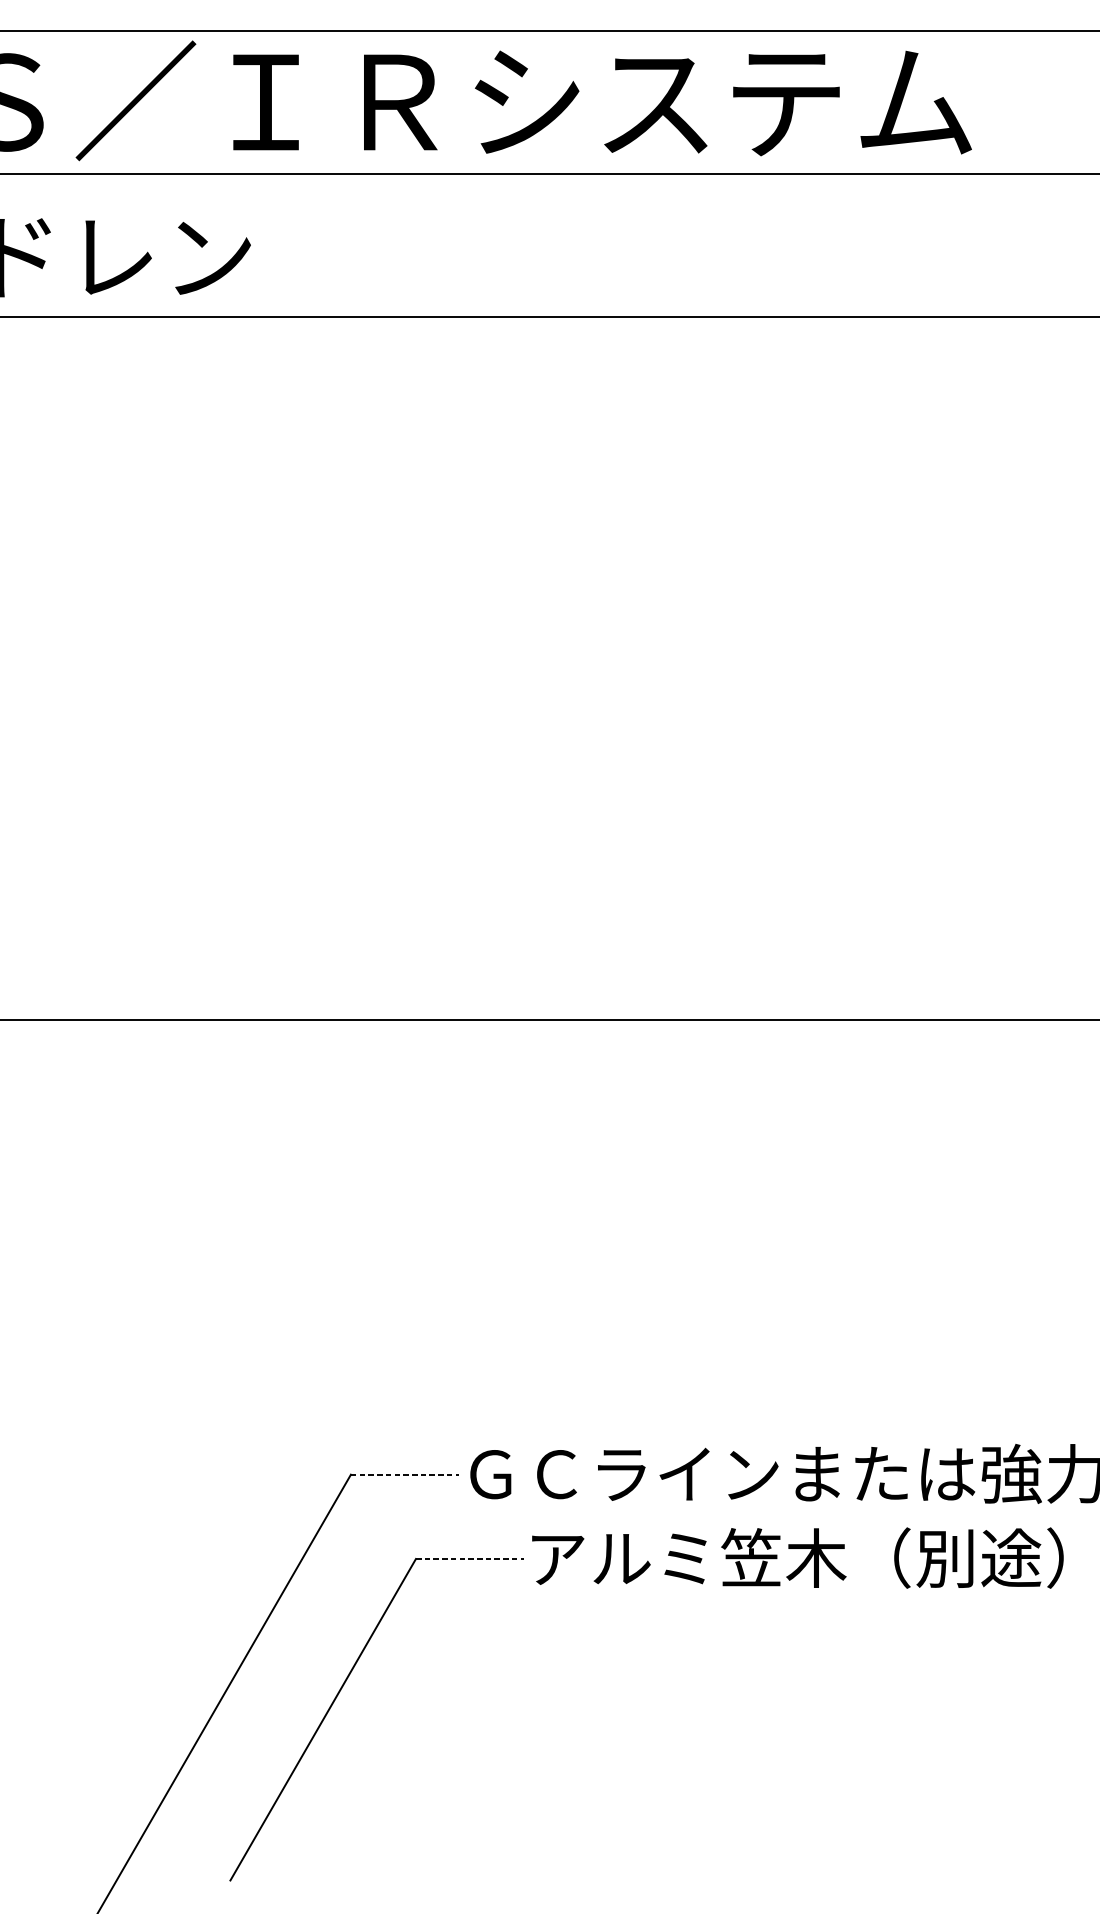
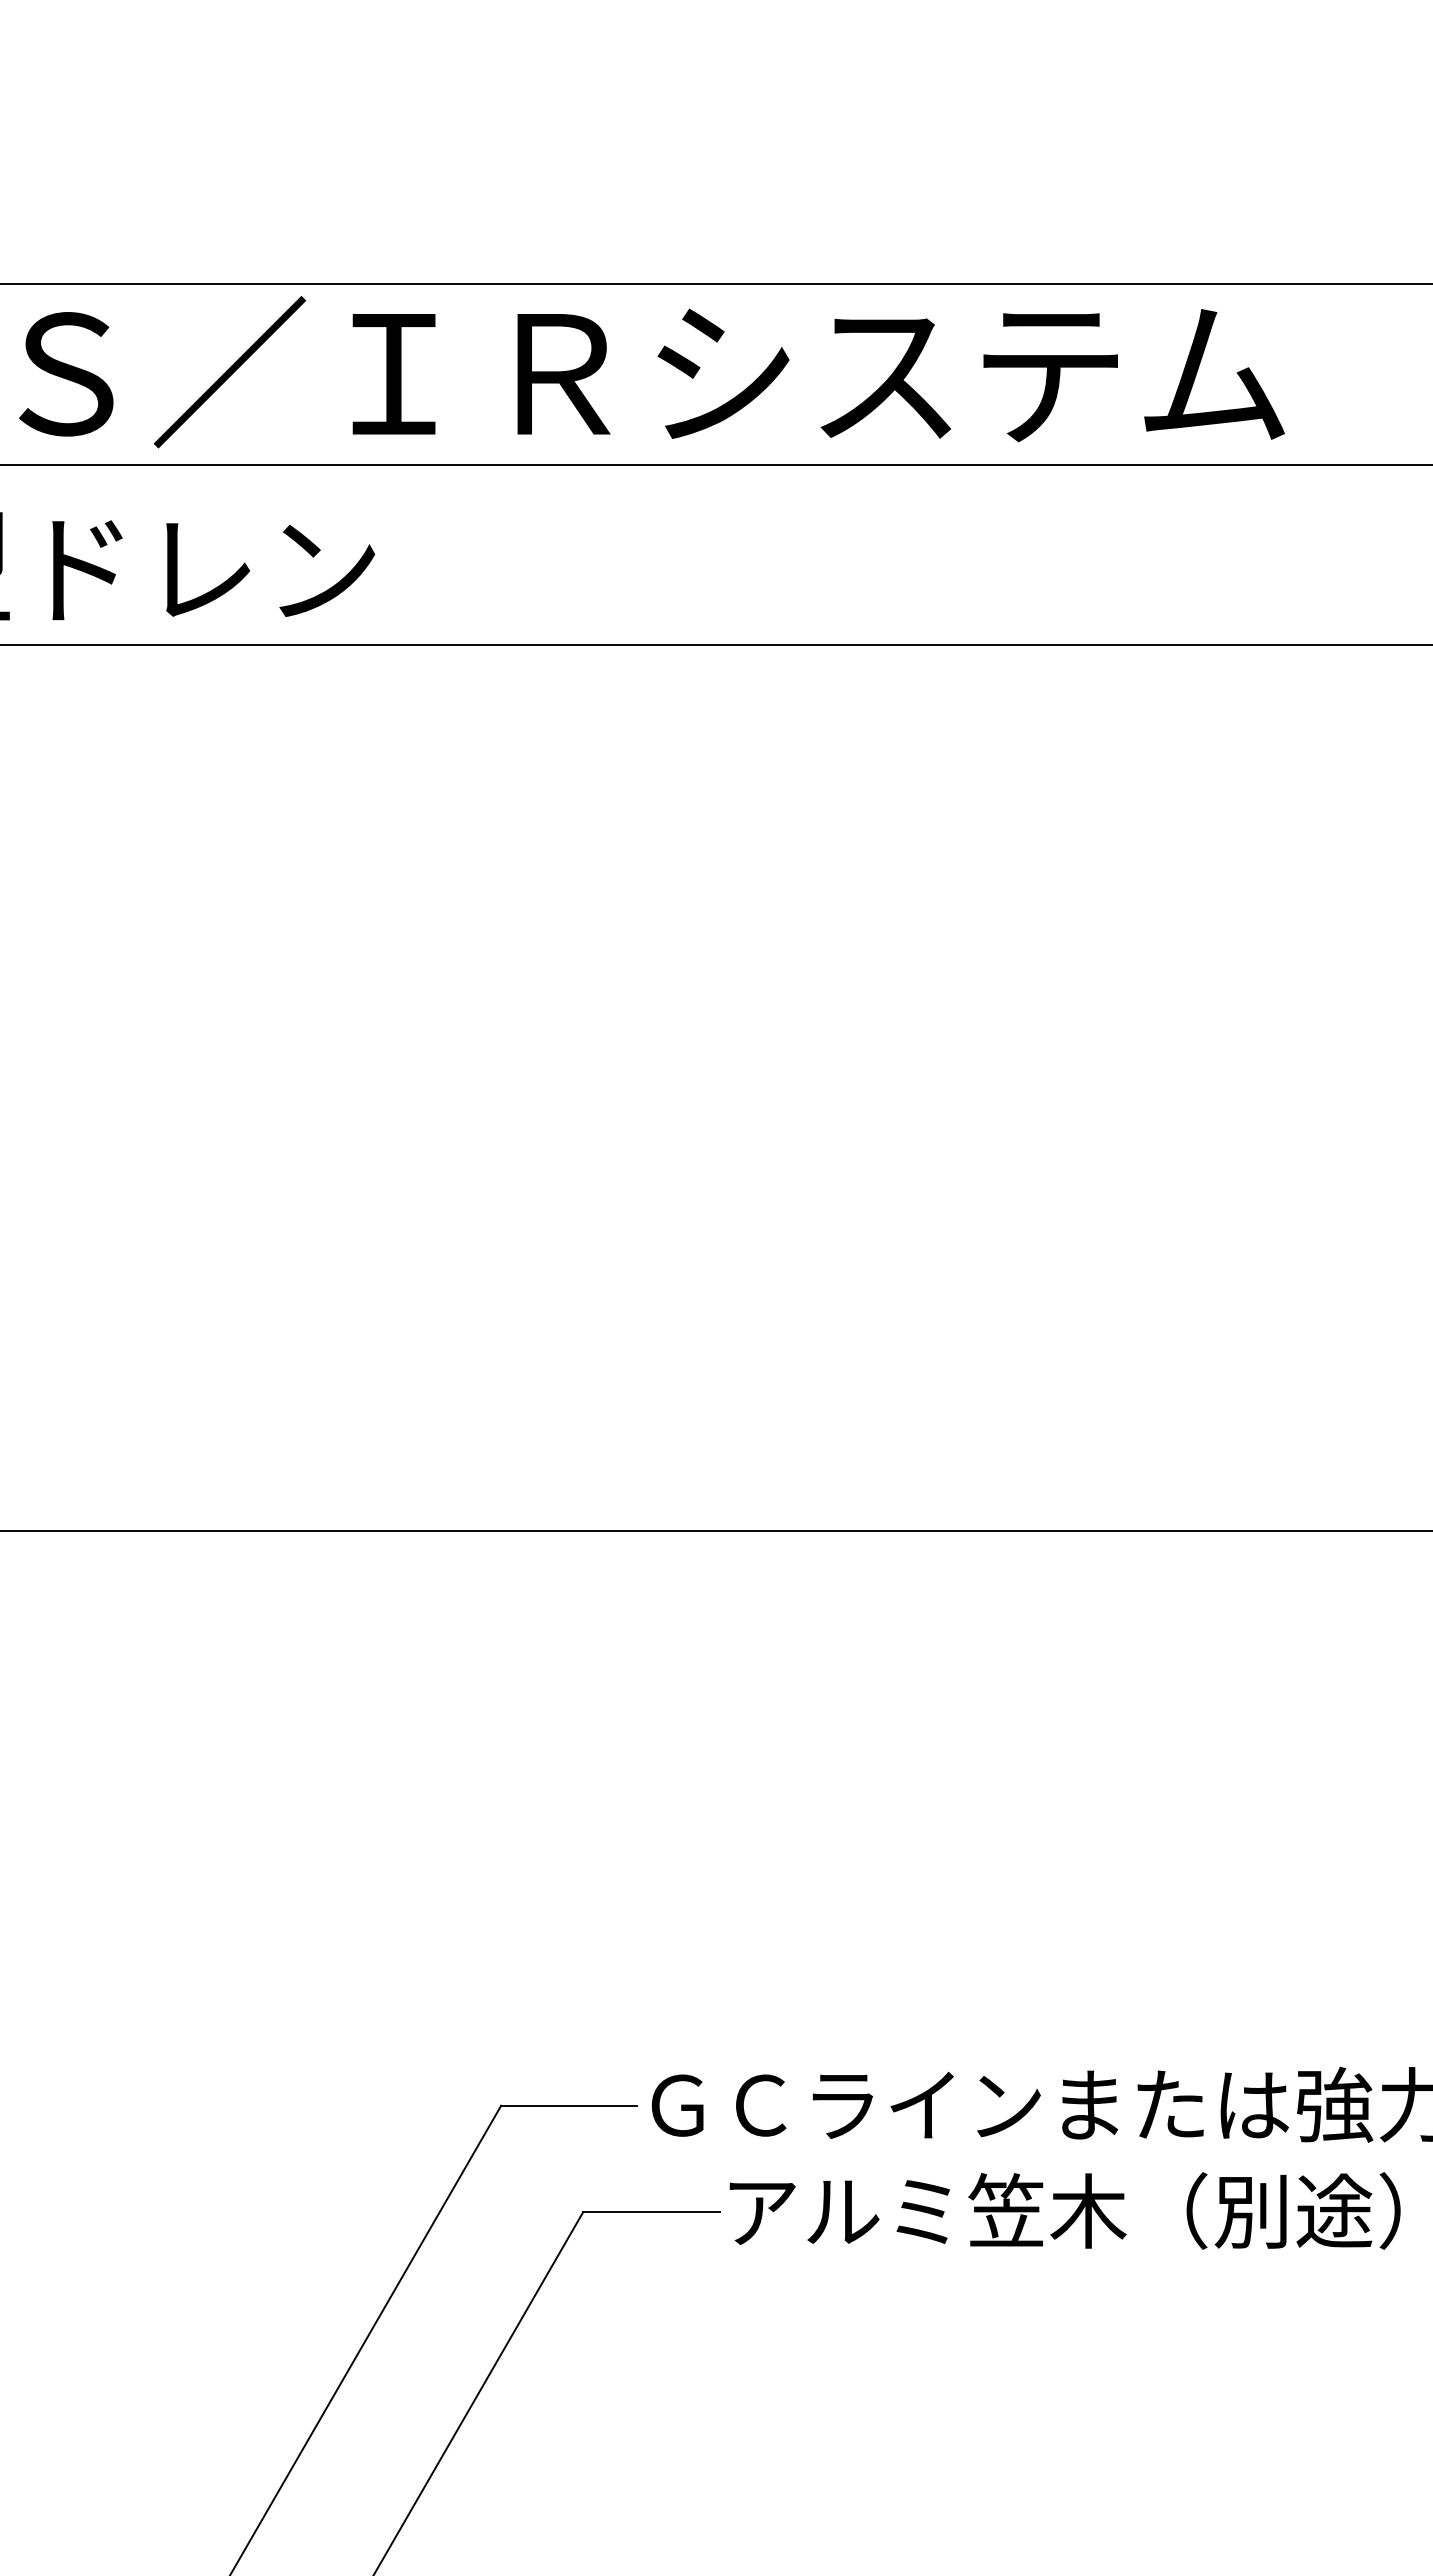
line: (405, 1474) -> (569, 2105), dashed -> solid
line: (470, 1559) -> (651, 2212), dashed -> solid

